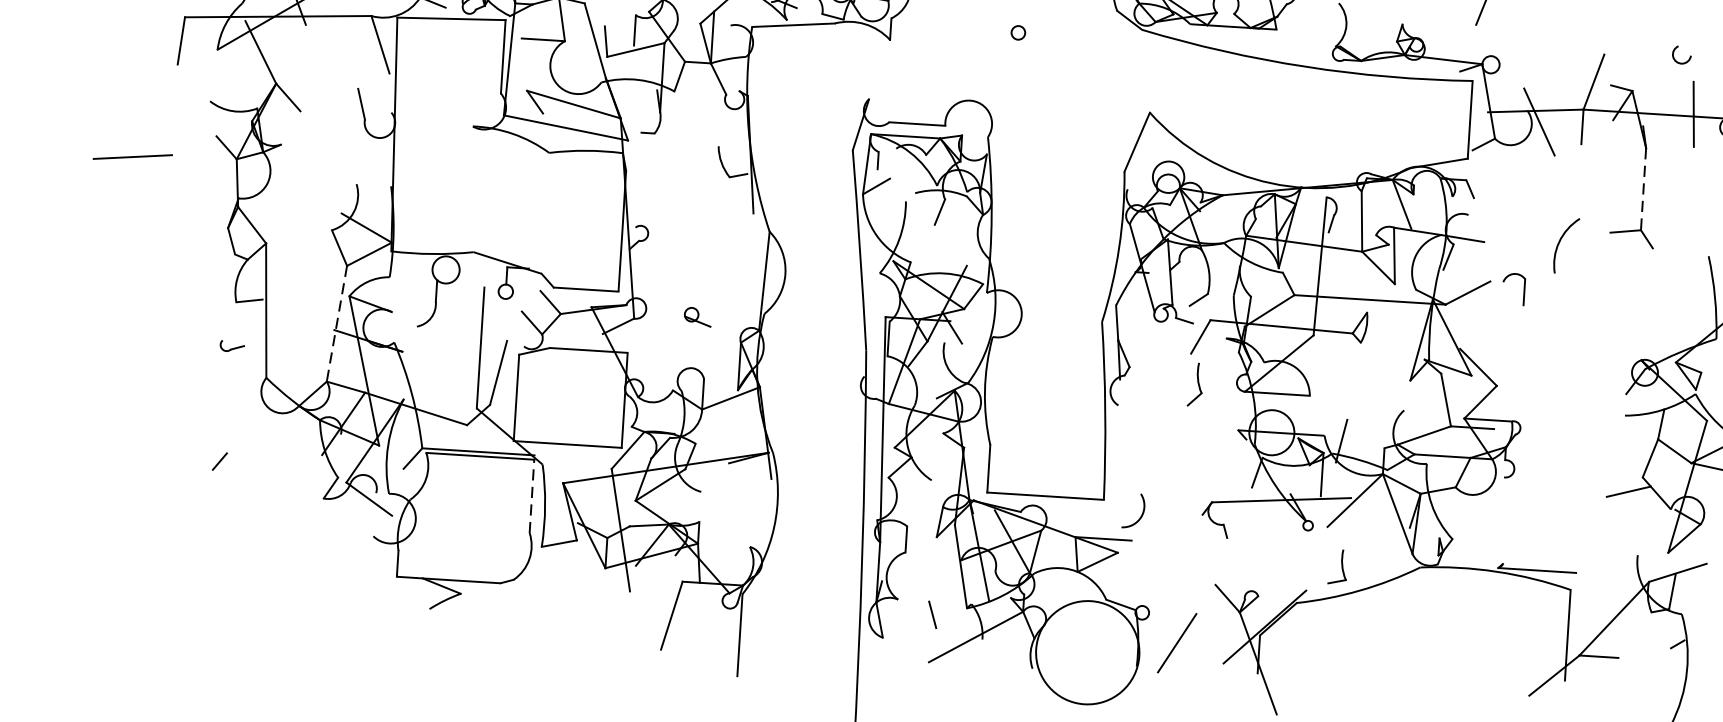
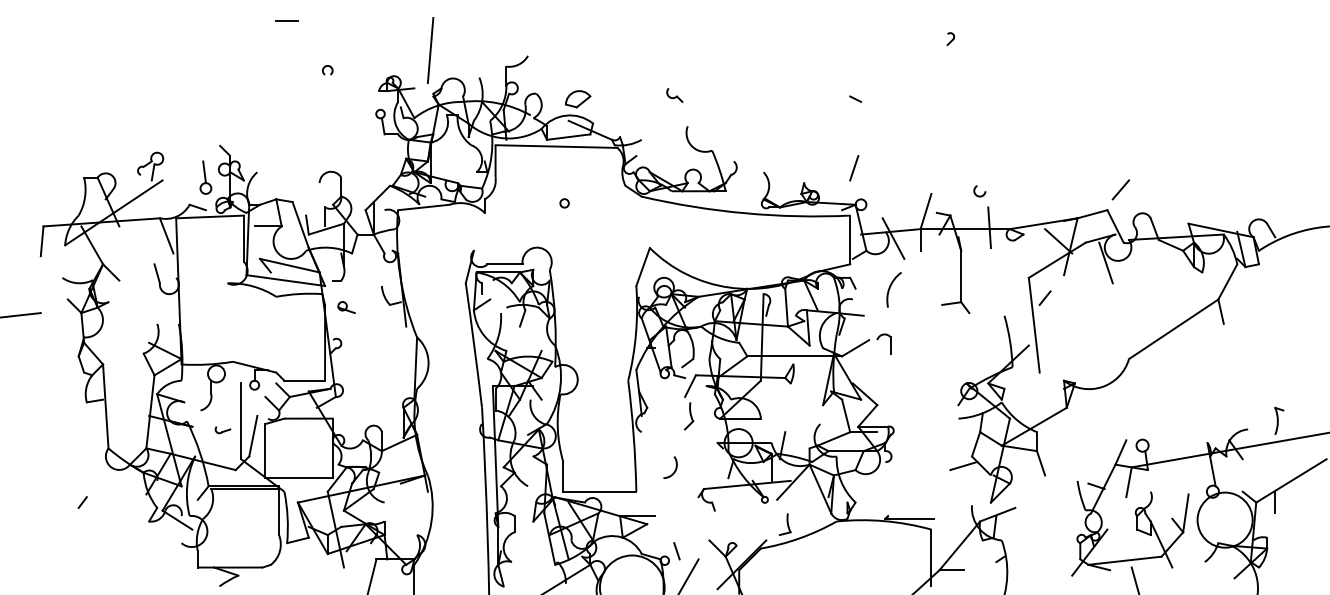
line: (1644, 189) -> (961, 276), dashed -> solid
arc: (1560, 243) -> (890, 288), moved
part: (697, 317) -> (346, 307), moved
line: (337, 323) -> (150, 411), dashed -> solid
part: (231, 346) -> (222, 430), moved
line: (532, 495) -> (279, 511), dashed -> solid
arc: (1141, 511) -> (675, 467), moved
line: (931, 615) -> (676, 551), moved

